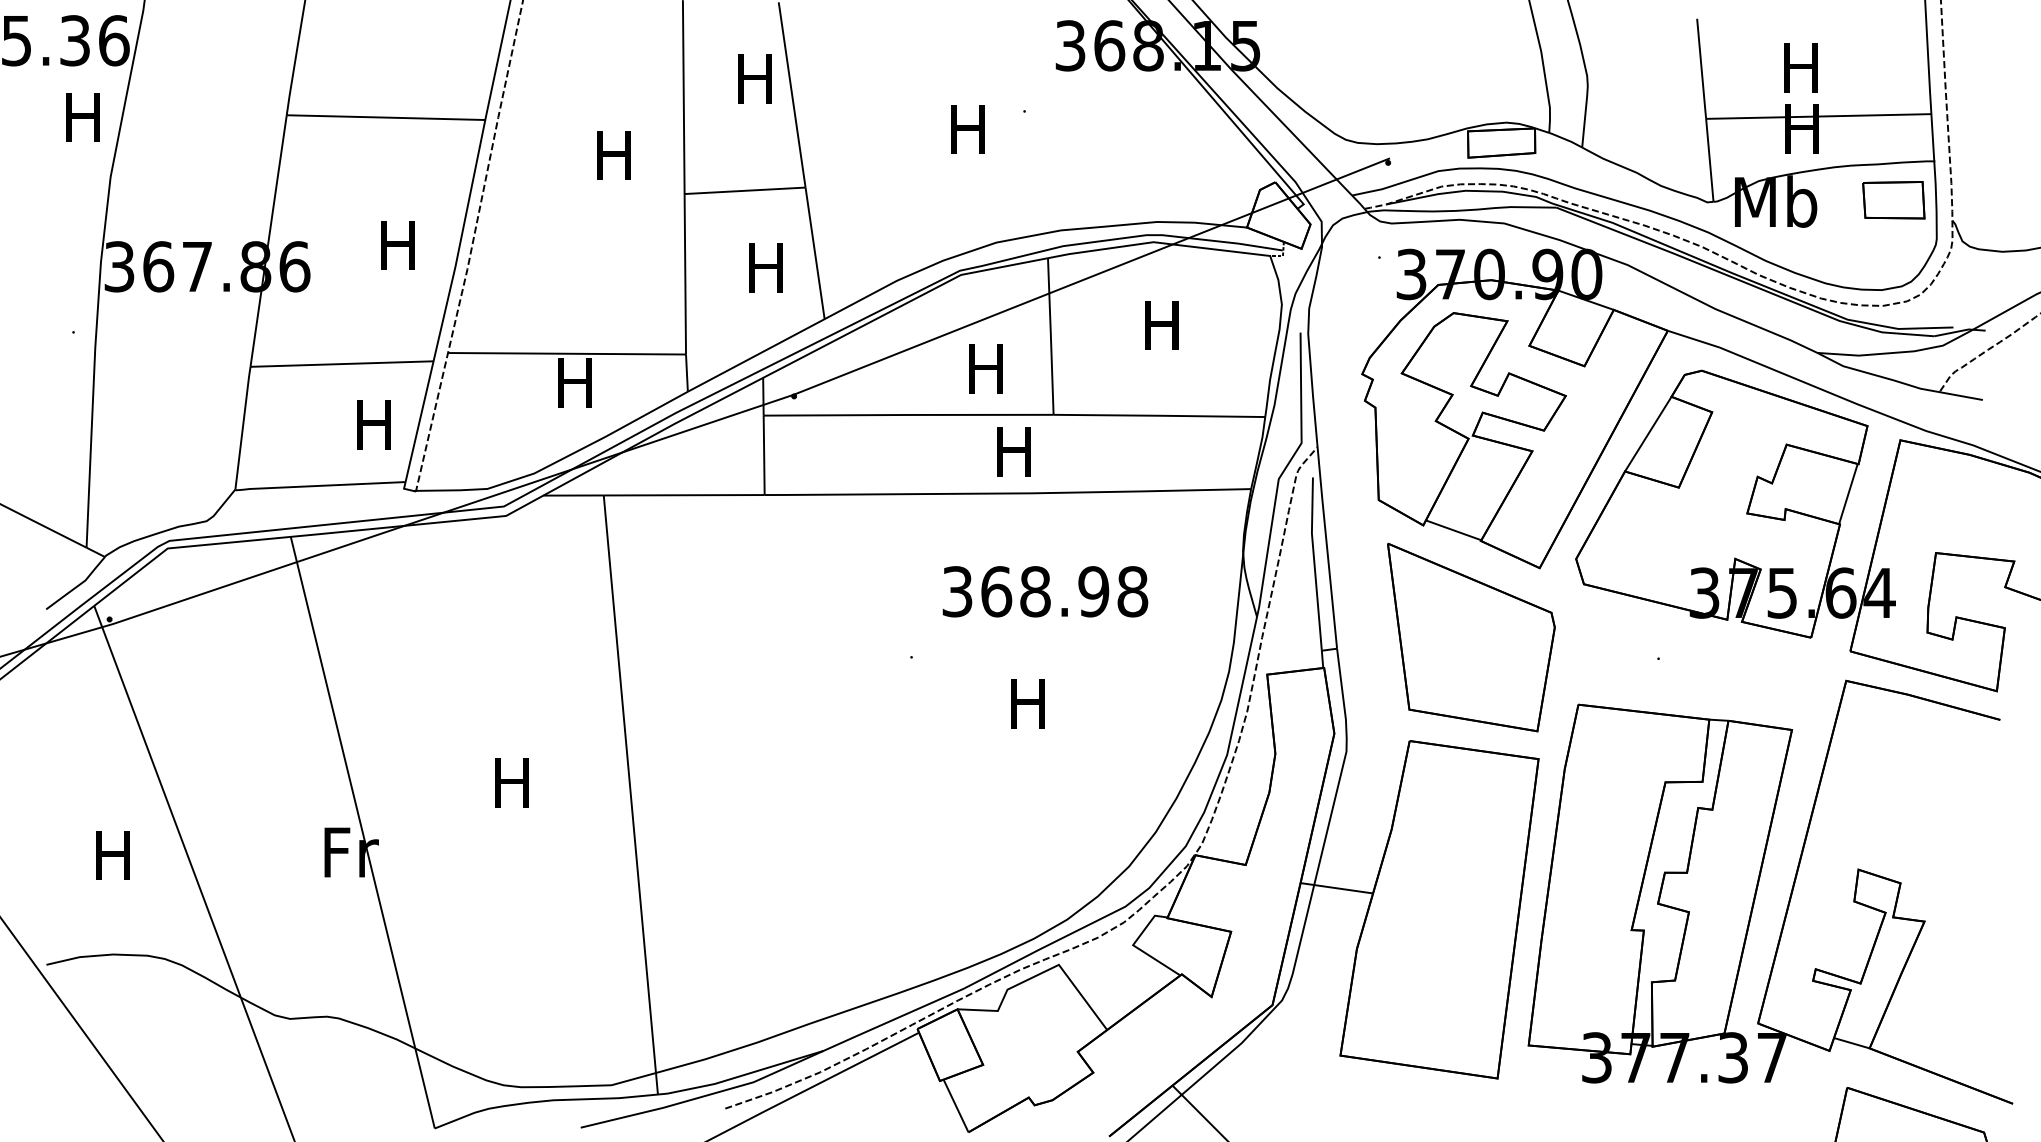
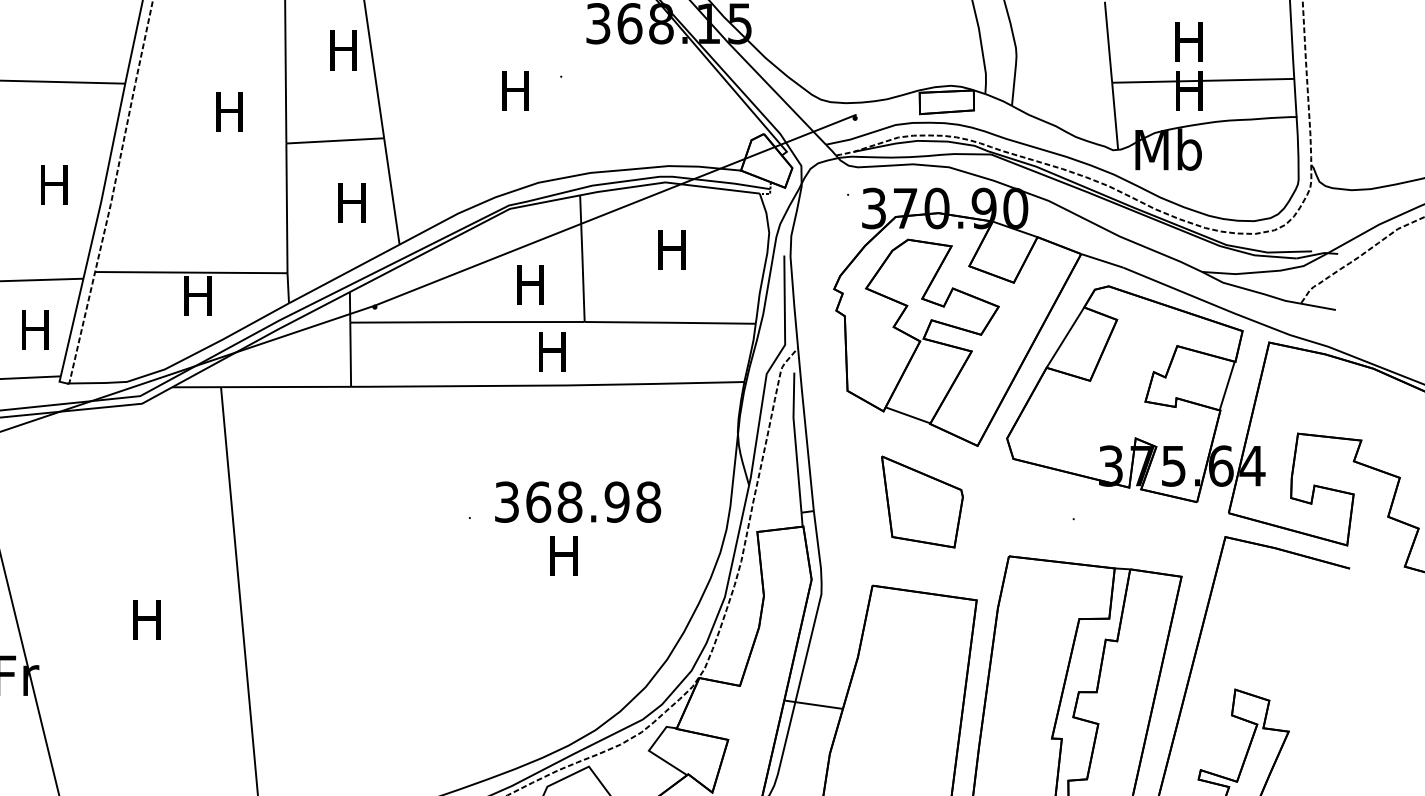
part: (1893, 200) -> (1263, 148), removed
text: (1045, 591) -> (578, 502), moved
part: (1471, 637) -> (922, 502), size x0.6

